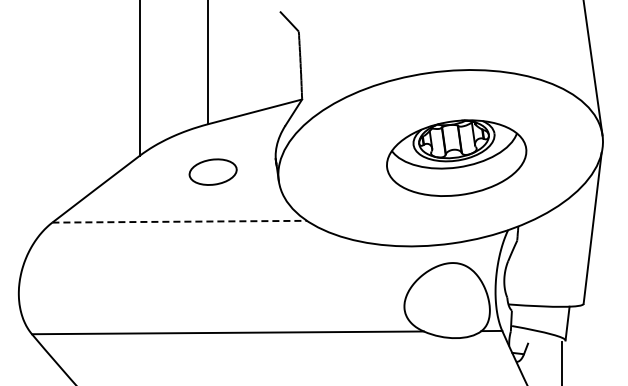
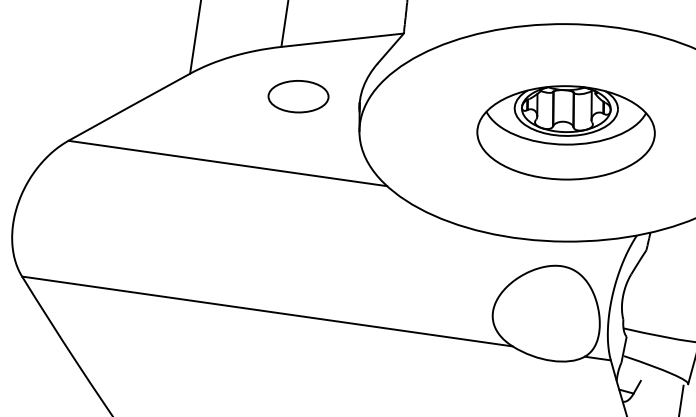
part: (456, 157) -> (566, 131), moved
part: (212, 171) -> (297, 95), moved
line: (180, 221) -> (228, 163), dashed -> solid

